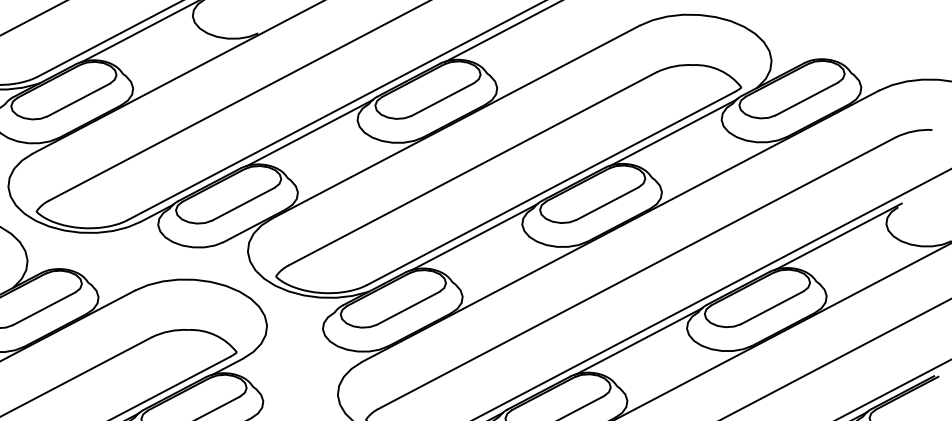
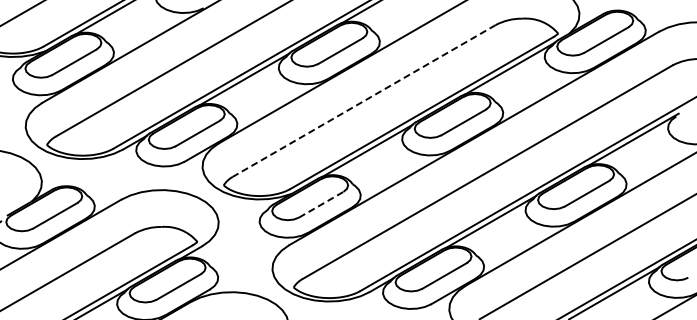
line: (472, 168) -> (364, 100), solid -> dashed
line: (408, 308) -> (321, 204), solid -> dashed

